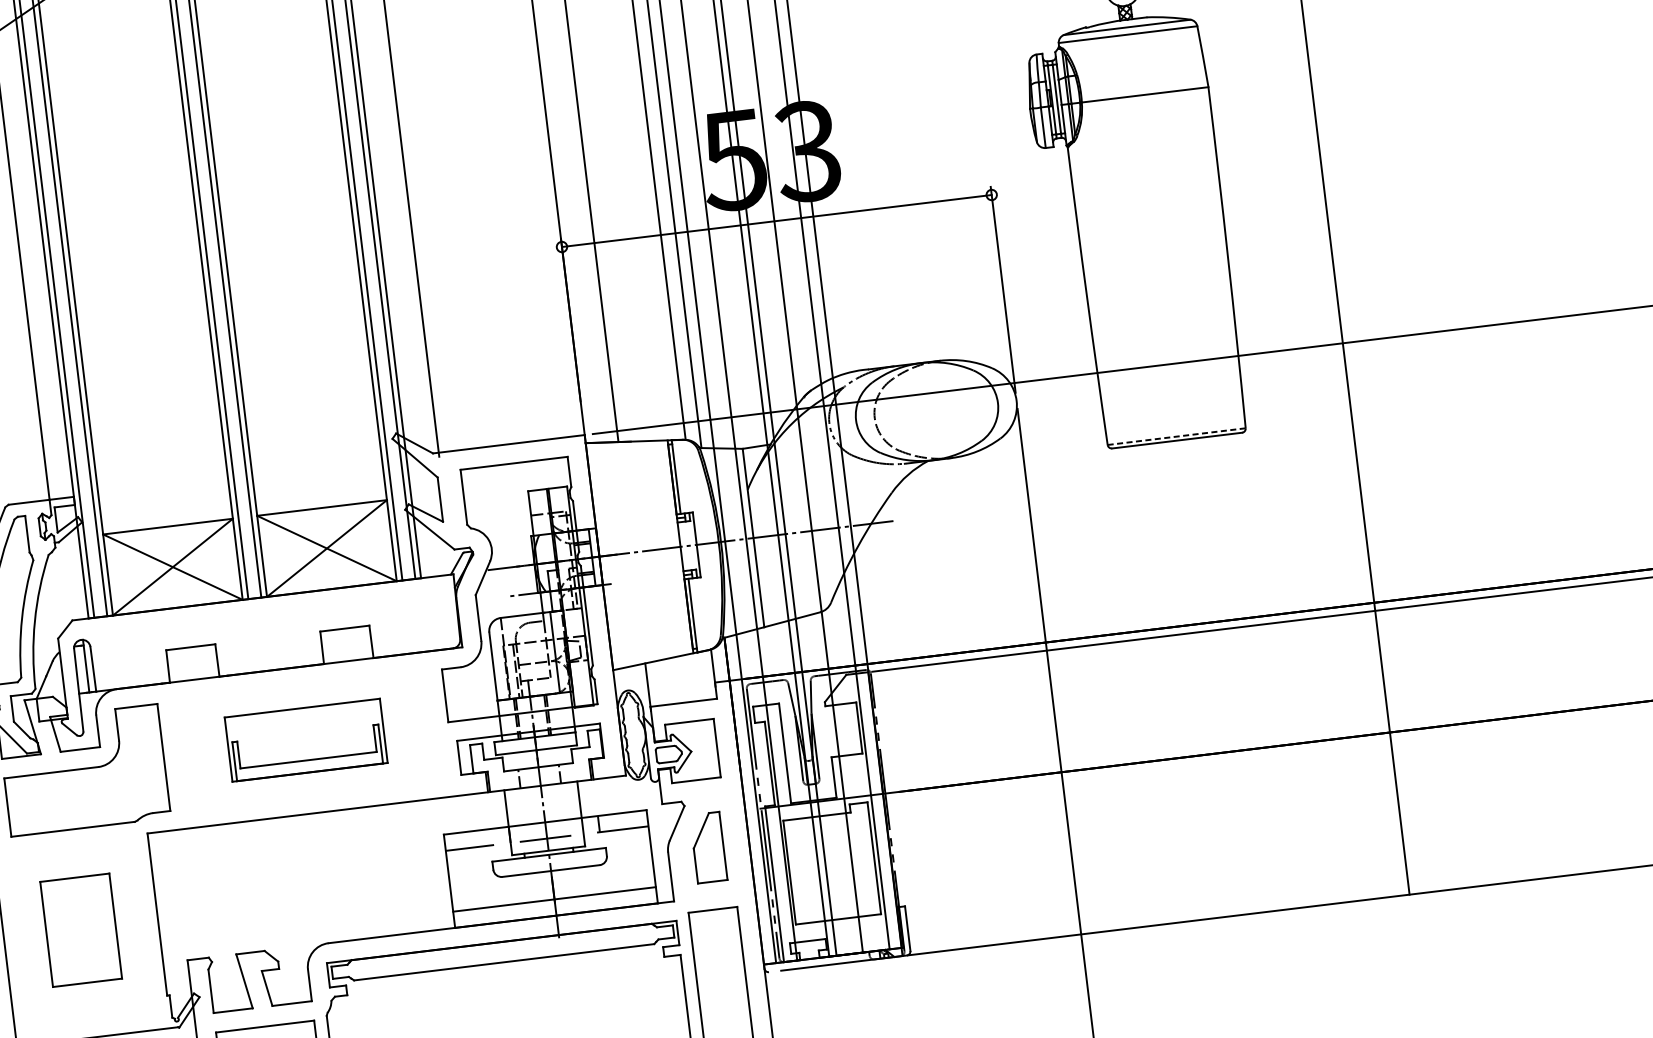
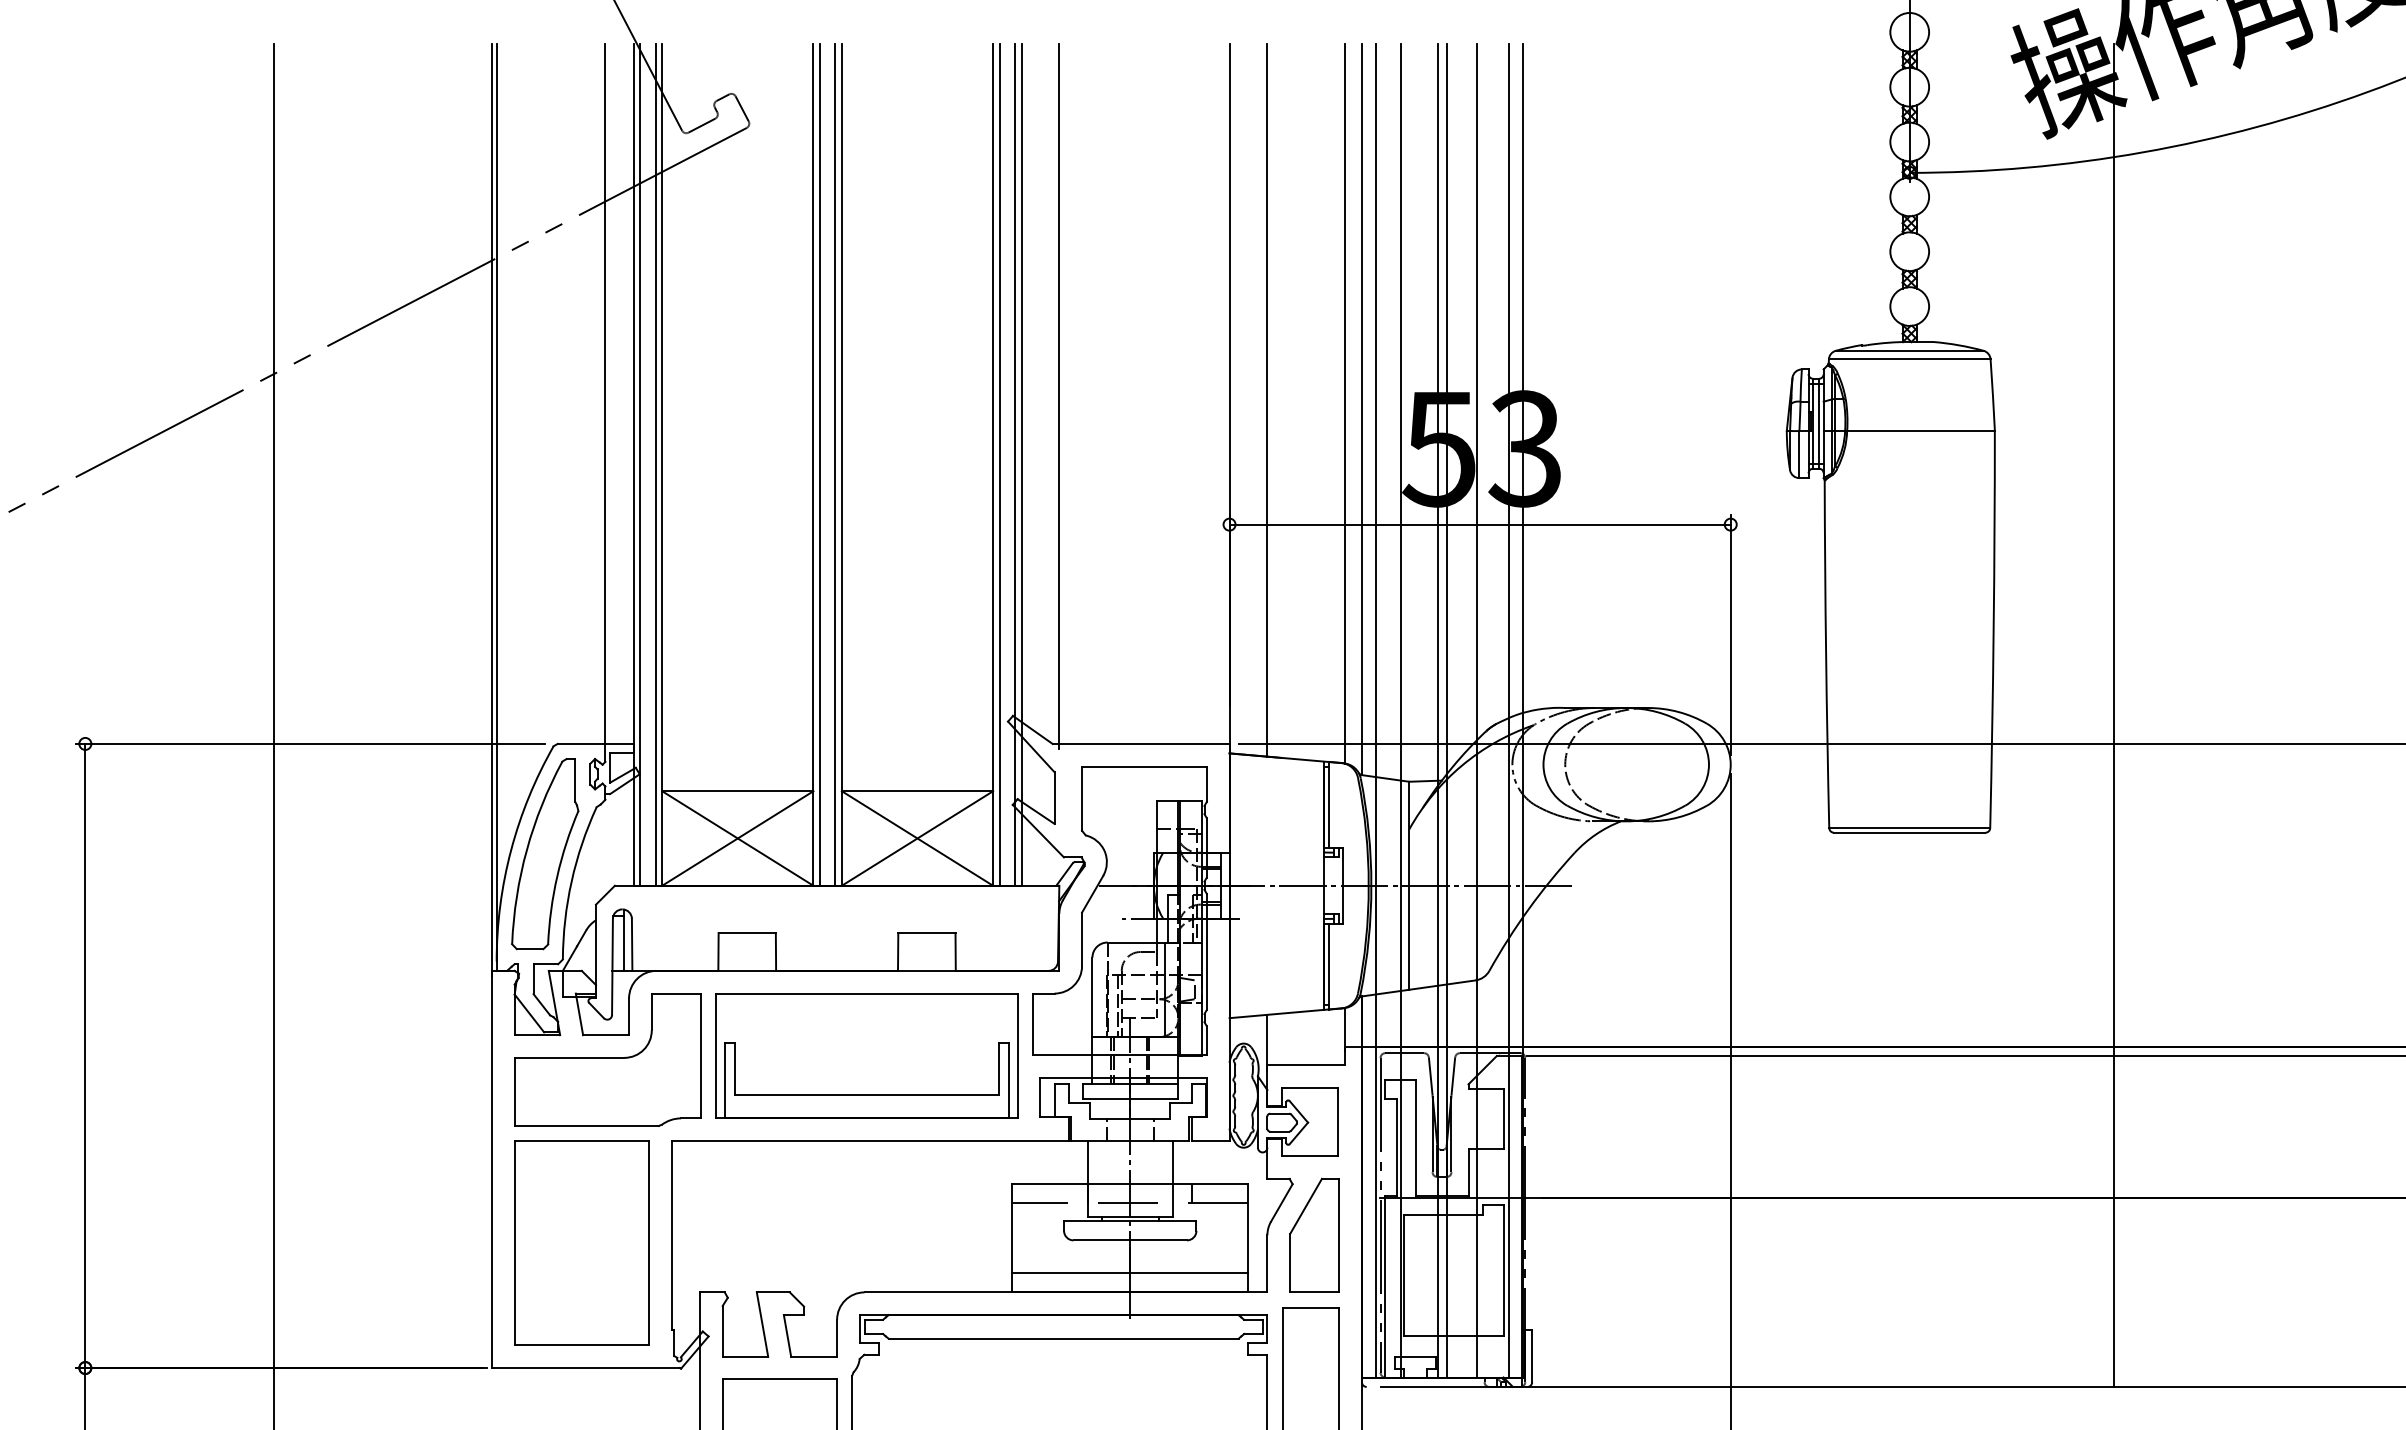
line: (1176, 437) -> (1909, 828), dashed -> solid
part: (305, 739) -> (866, 1055), size x1.67
part: (708, 846) -> (1314, 1234), size x1.43
part: (80, 929) -> (581, 1242), size x1.67

